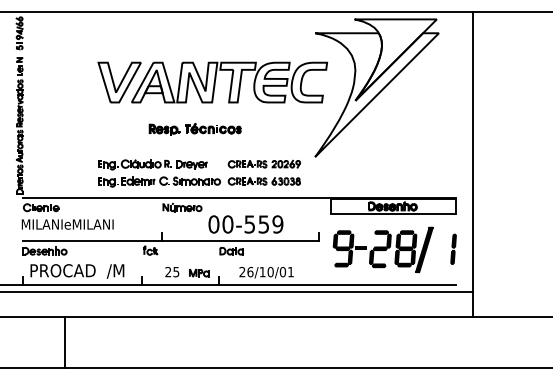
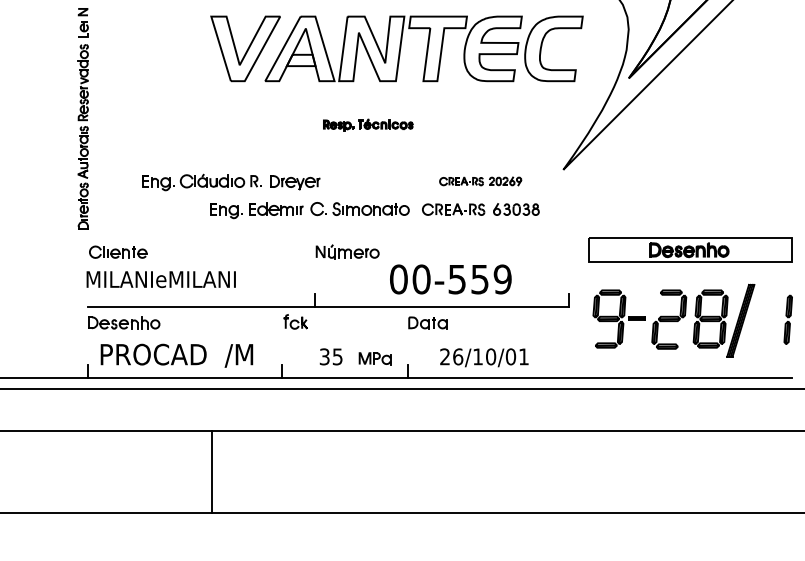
part: (194, 129) -> (367, 125), size x0.6
part: (263, 163) -> (479, 180), size x0.7
part: (152, 164) -> (230, 181), moved
line: (238, 197) -> (438, 235), removed
text: (168, 272) -> (324, 357), 25 -> 35
line: (64, 342) -> (211, 471), moved

